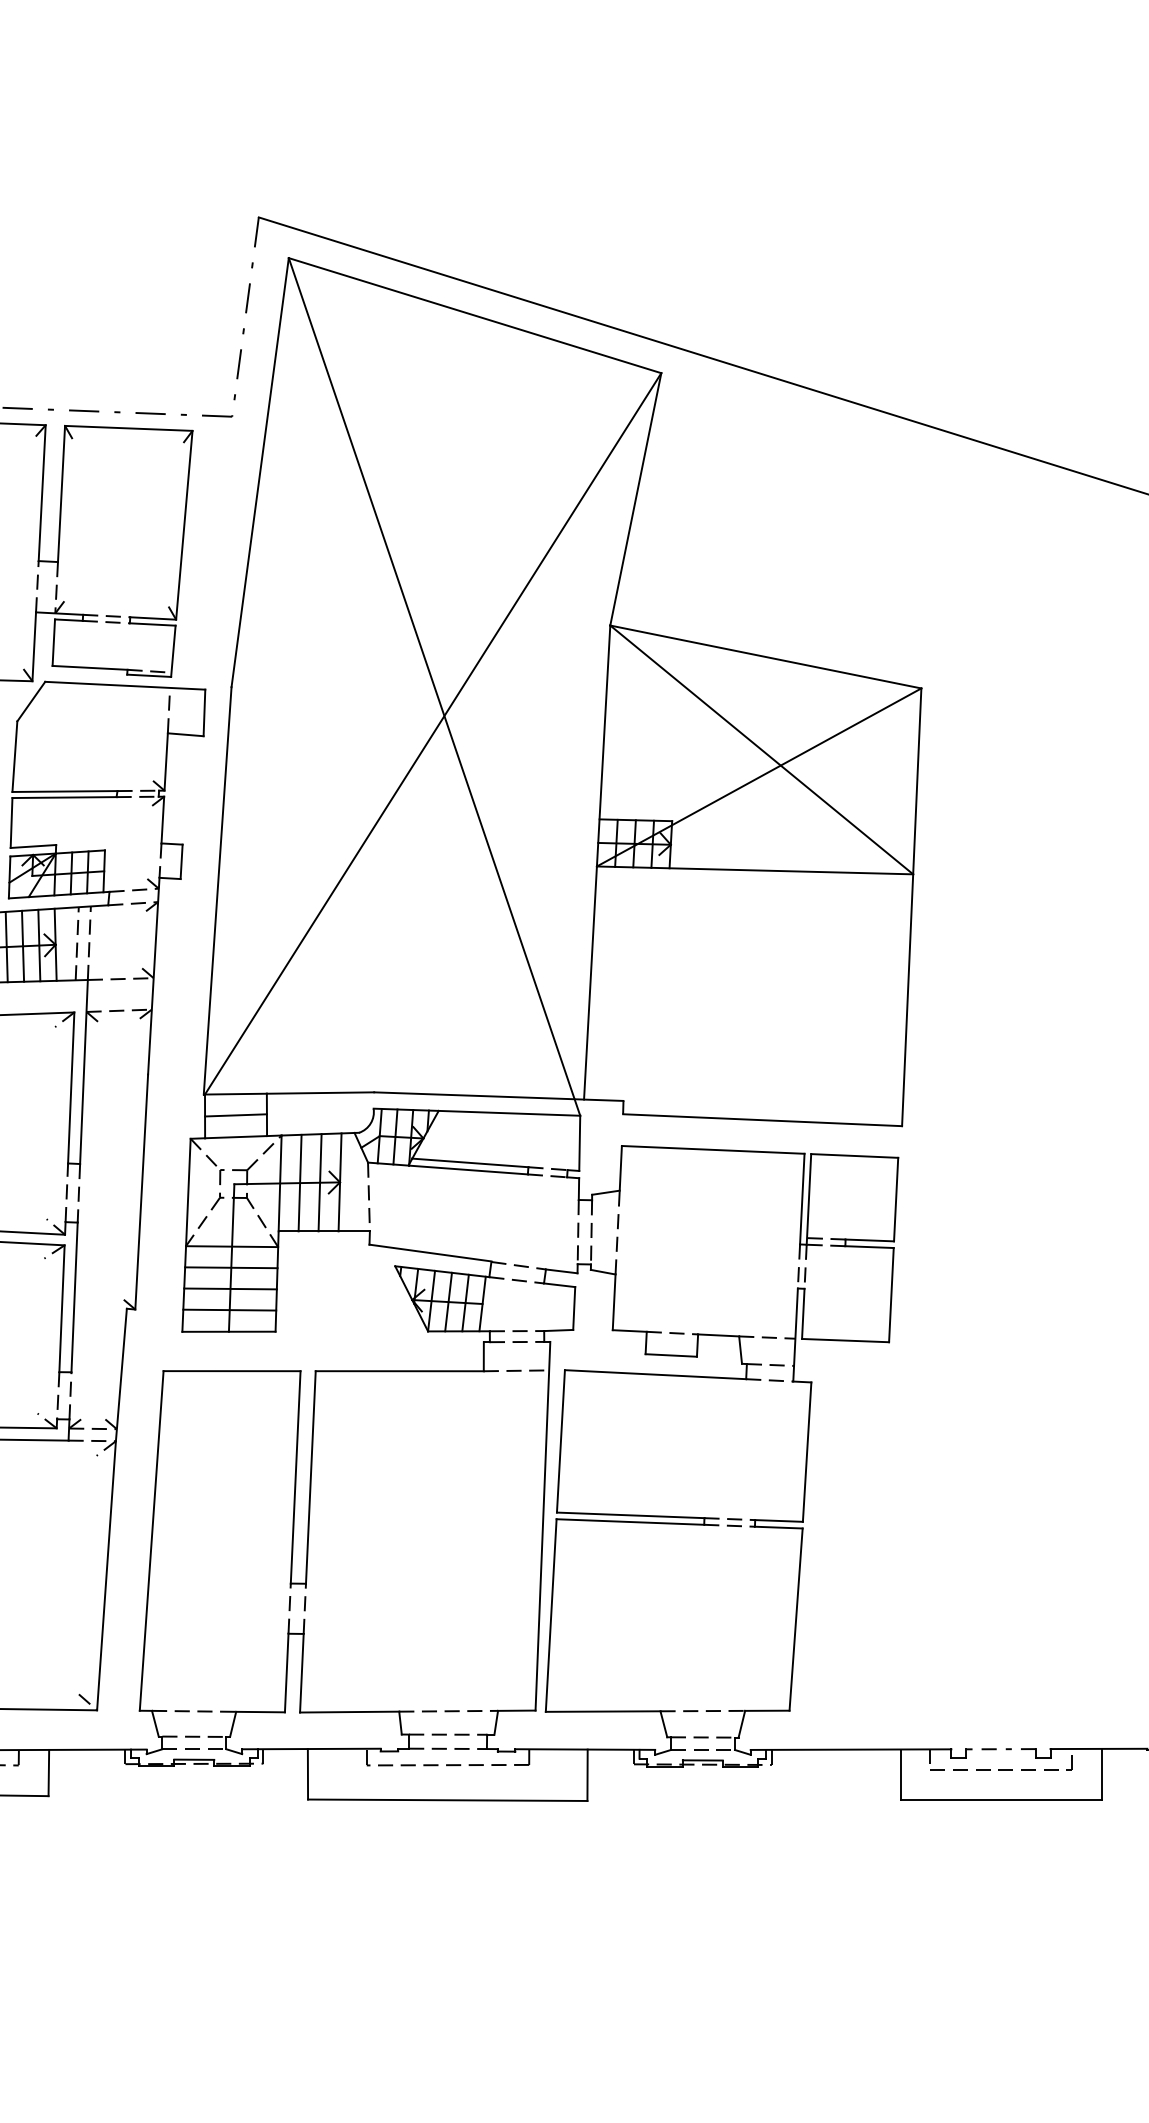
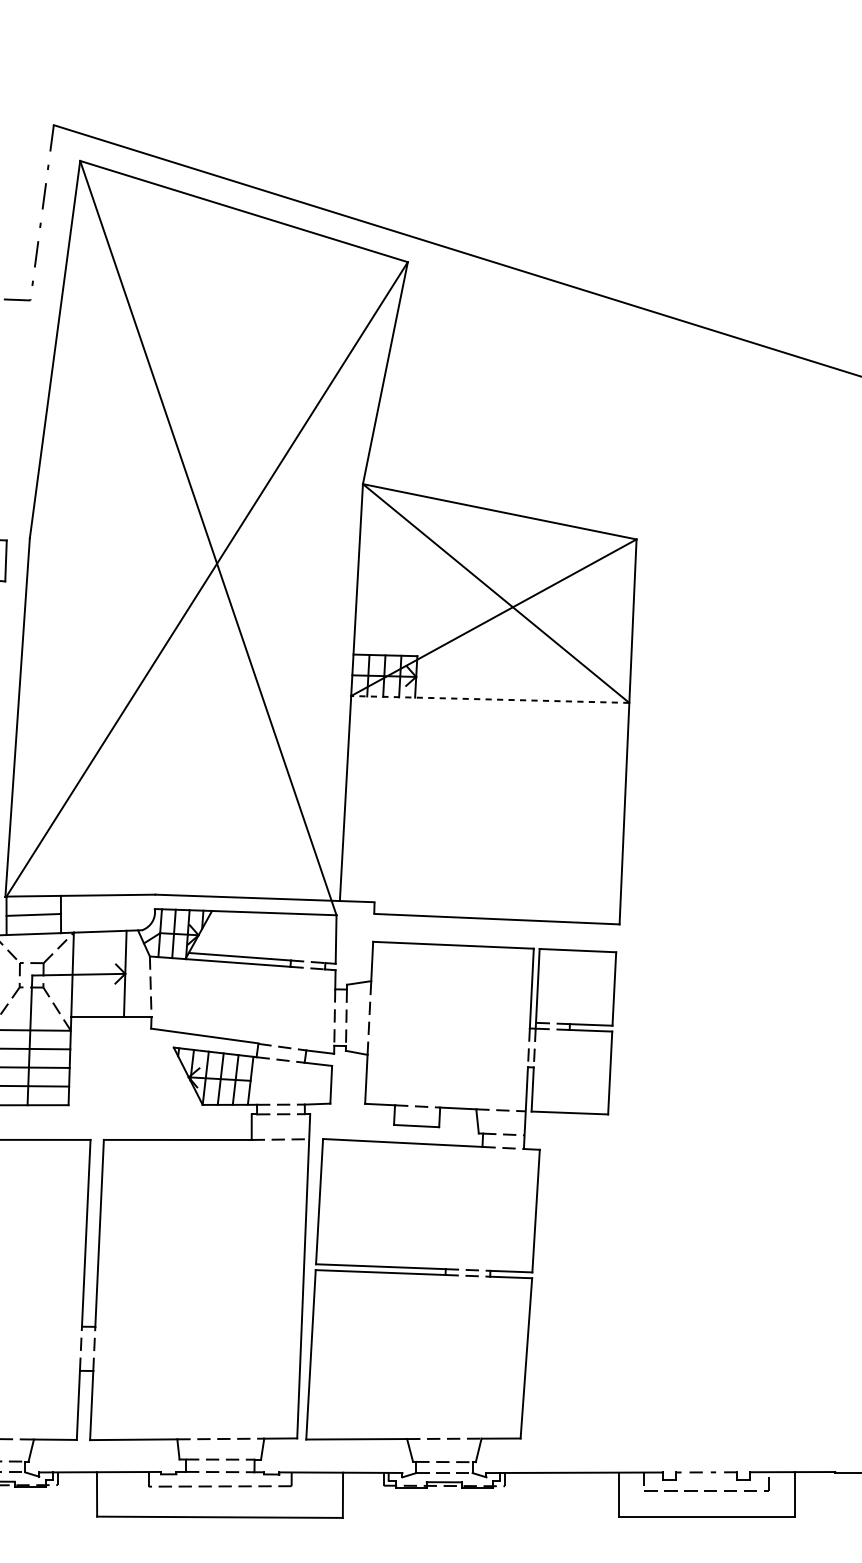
line: (754, 870) -> (489, 699), solid -> dashed
line: (299, 1182) -> (89, 973), removed
line: (319, 1182) -> (107, 973), removed

